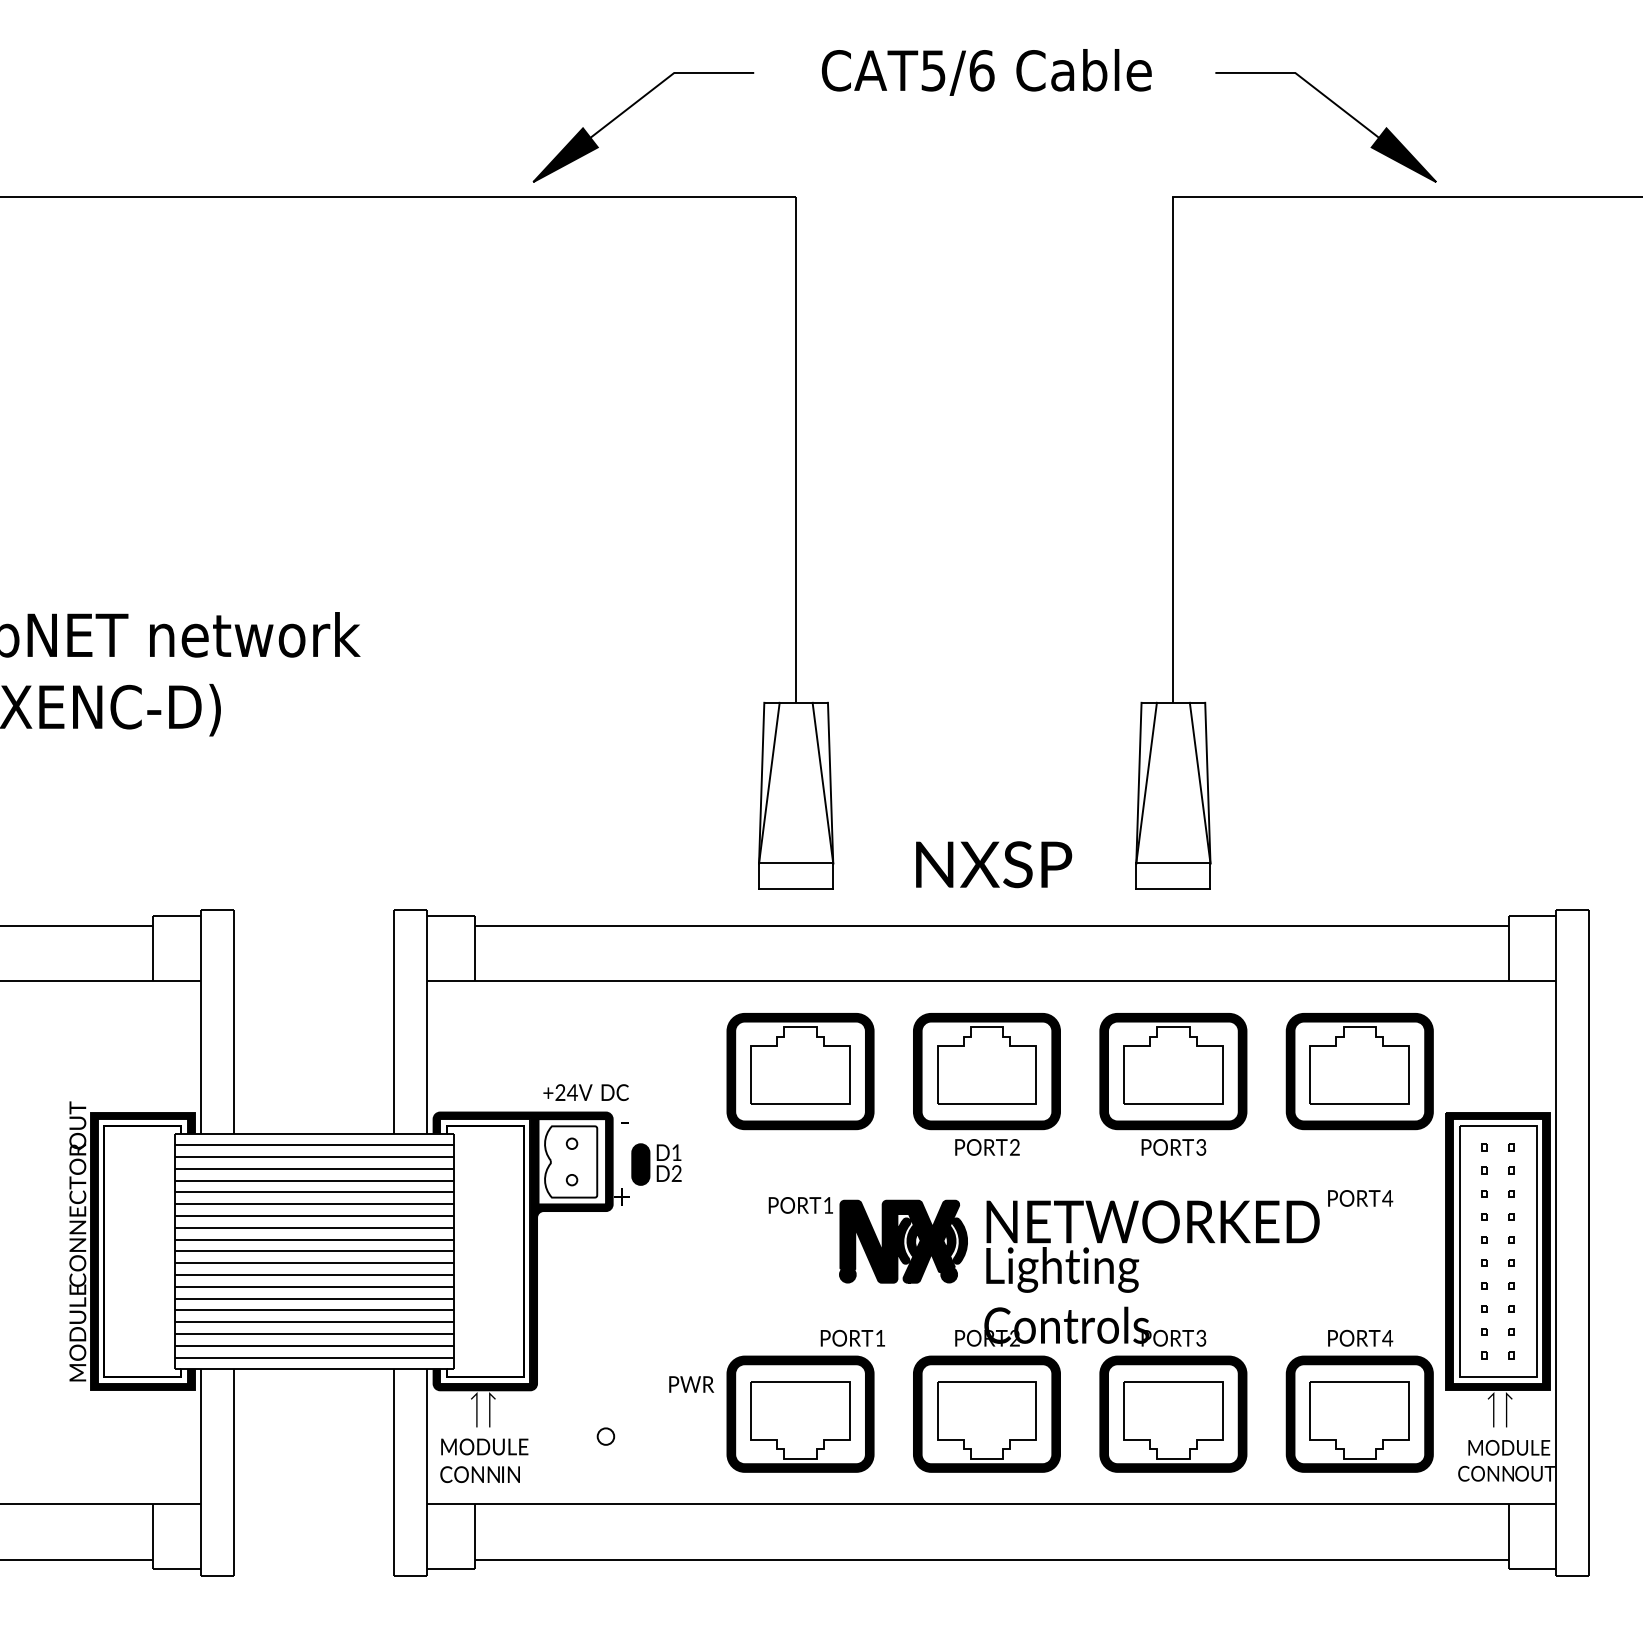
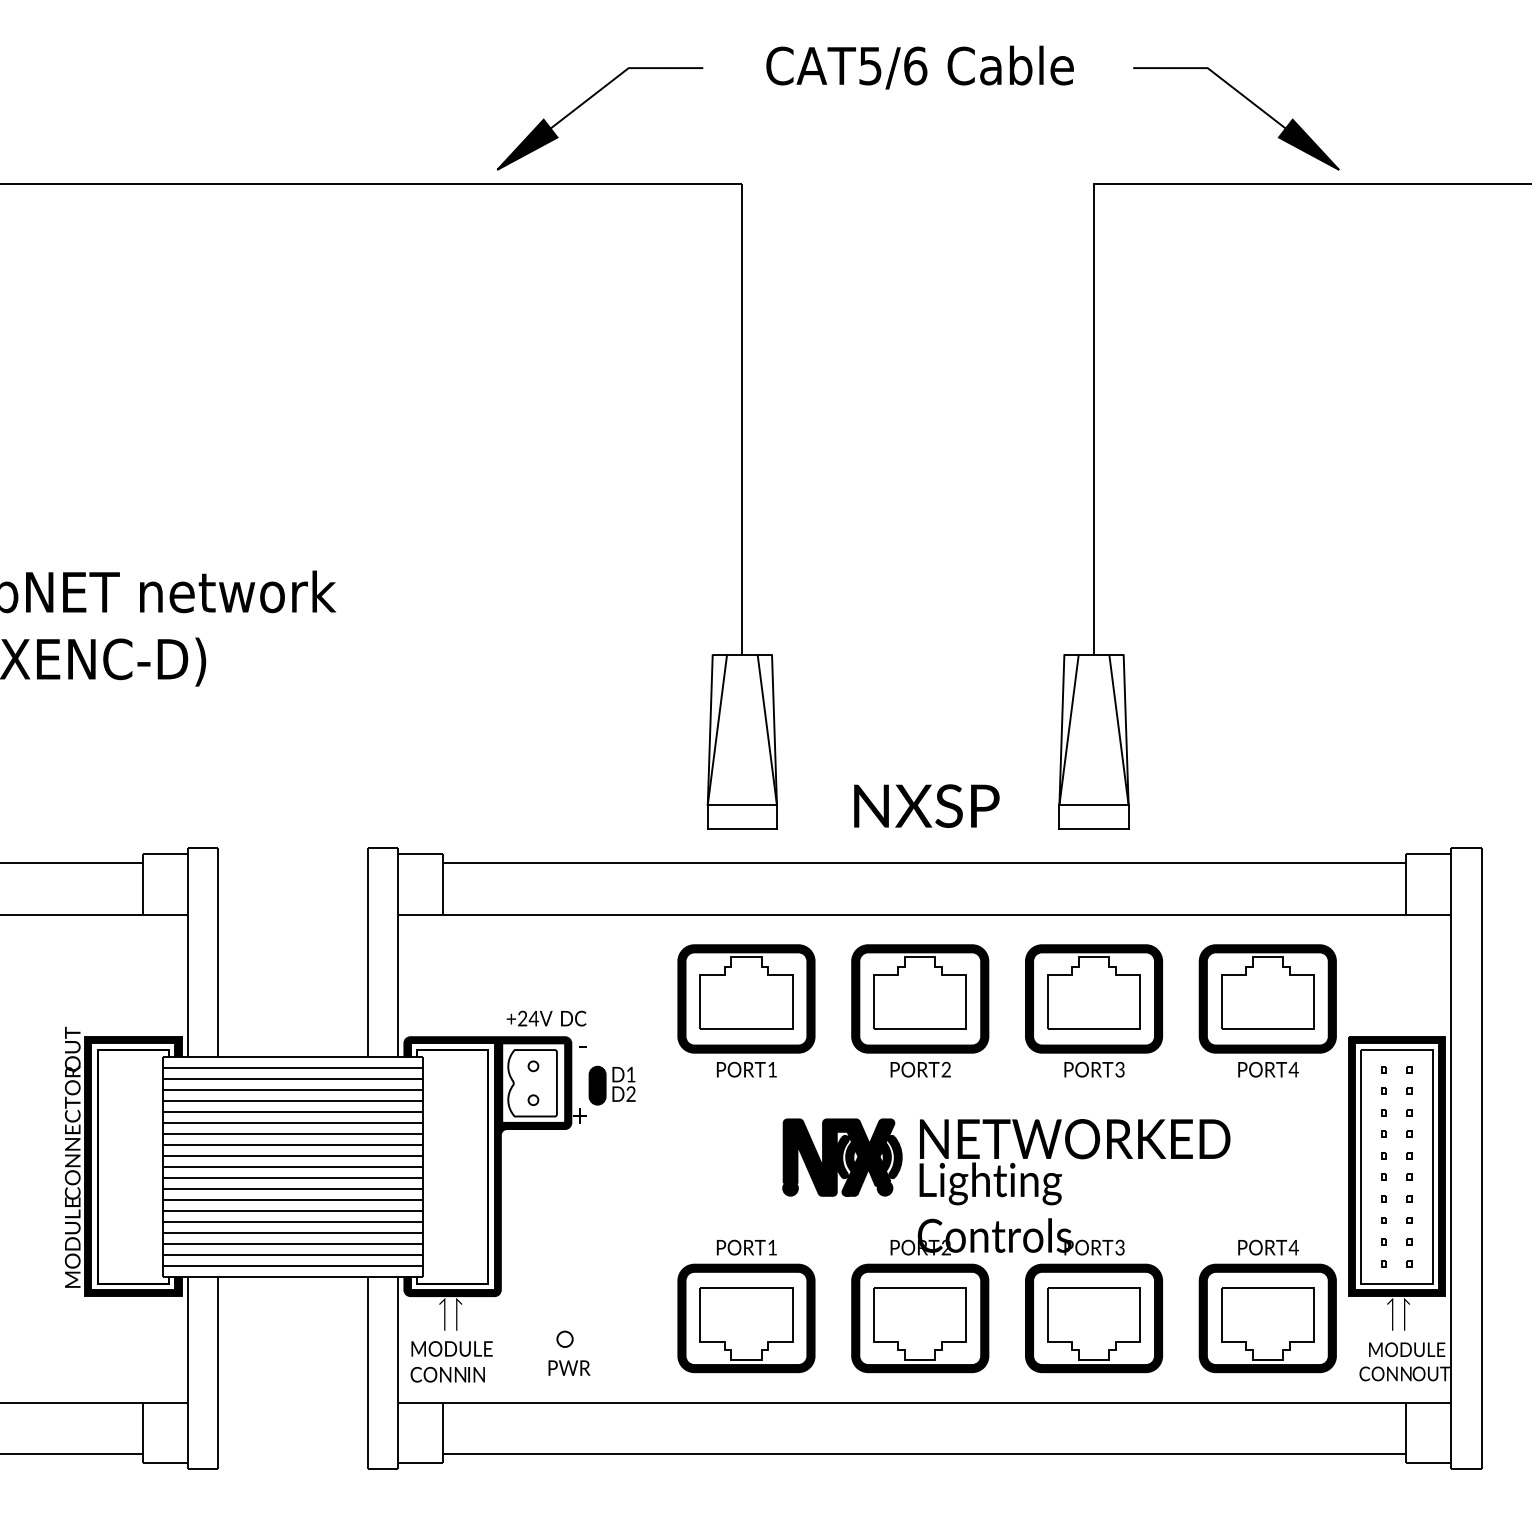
text: (1360, 1198) -> (1268, 1069), moved
text: (800, 1205) -> (746, 1069), moved
text: (852, 1337) -> (746, 1246), moved
text: (691, 1384) -> (569, 1368), moved

